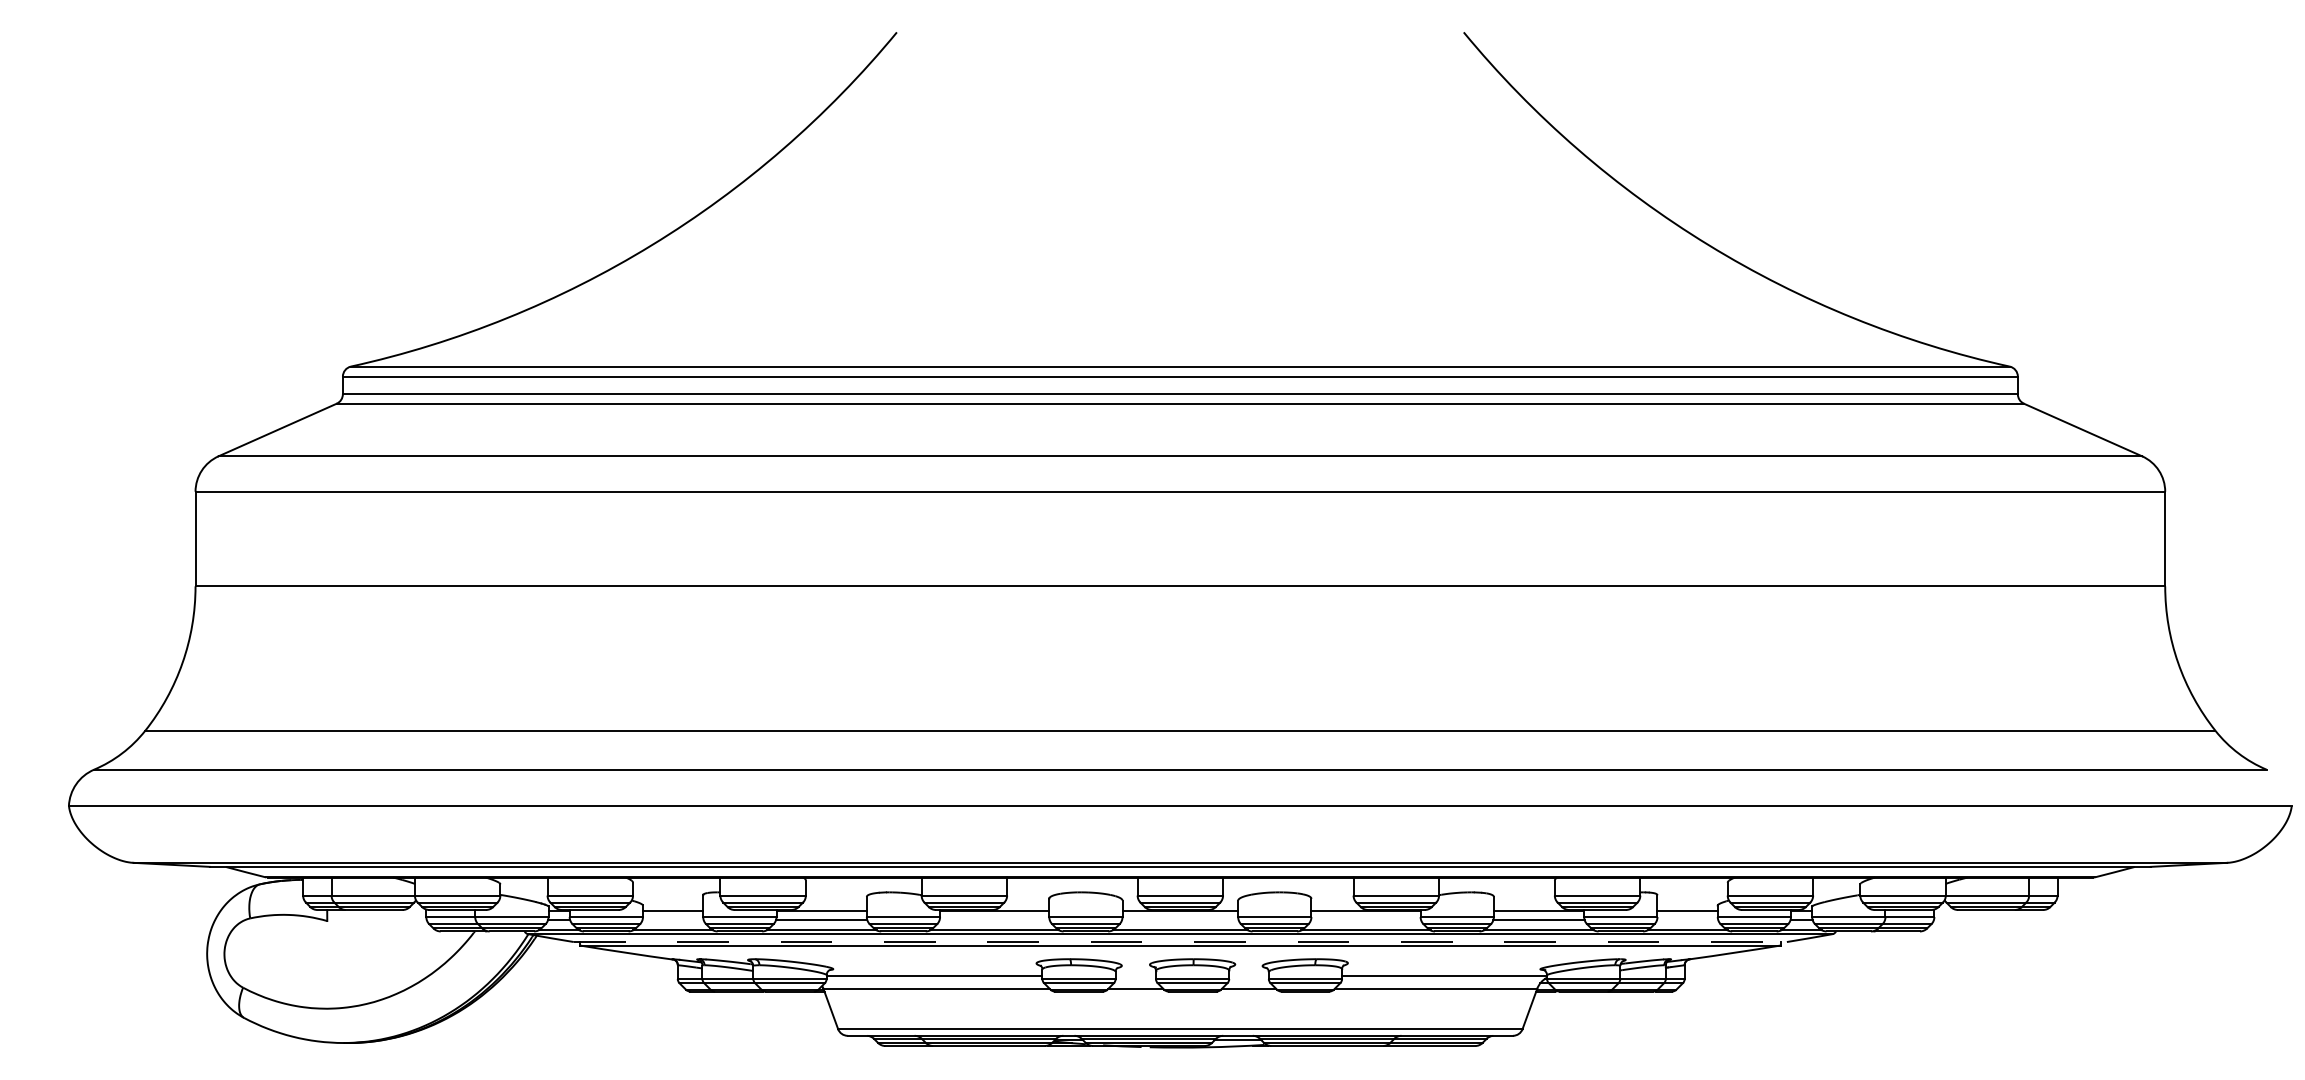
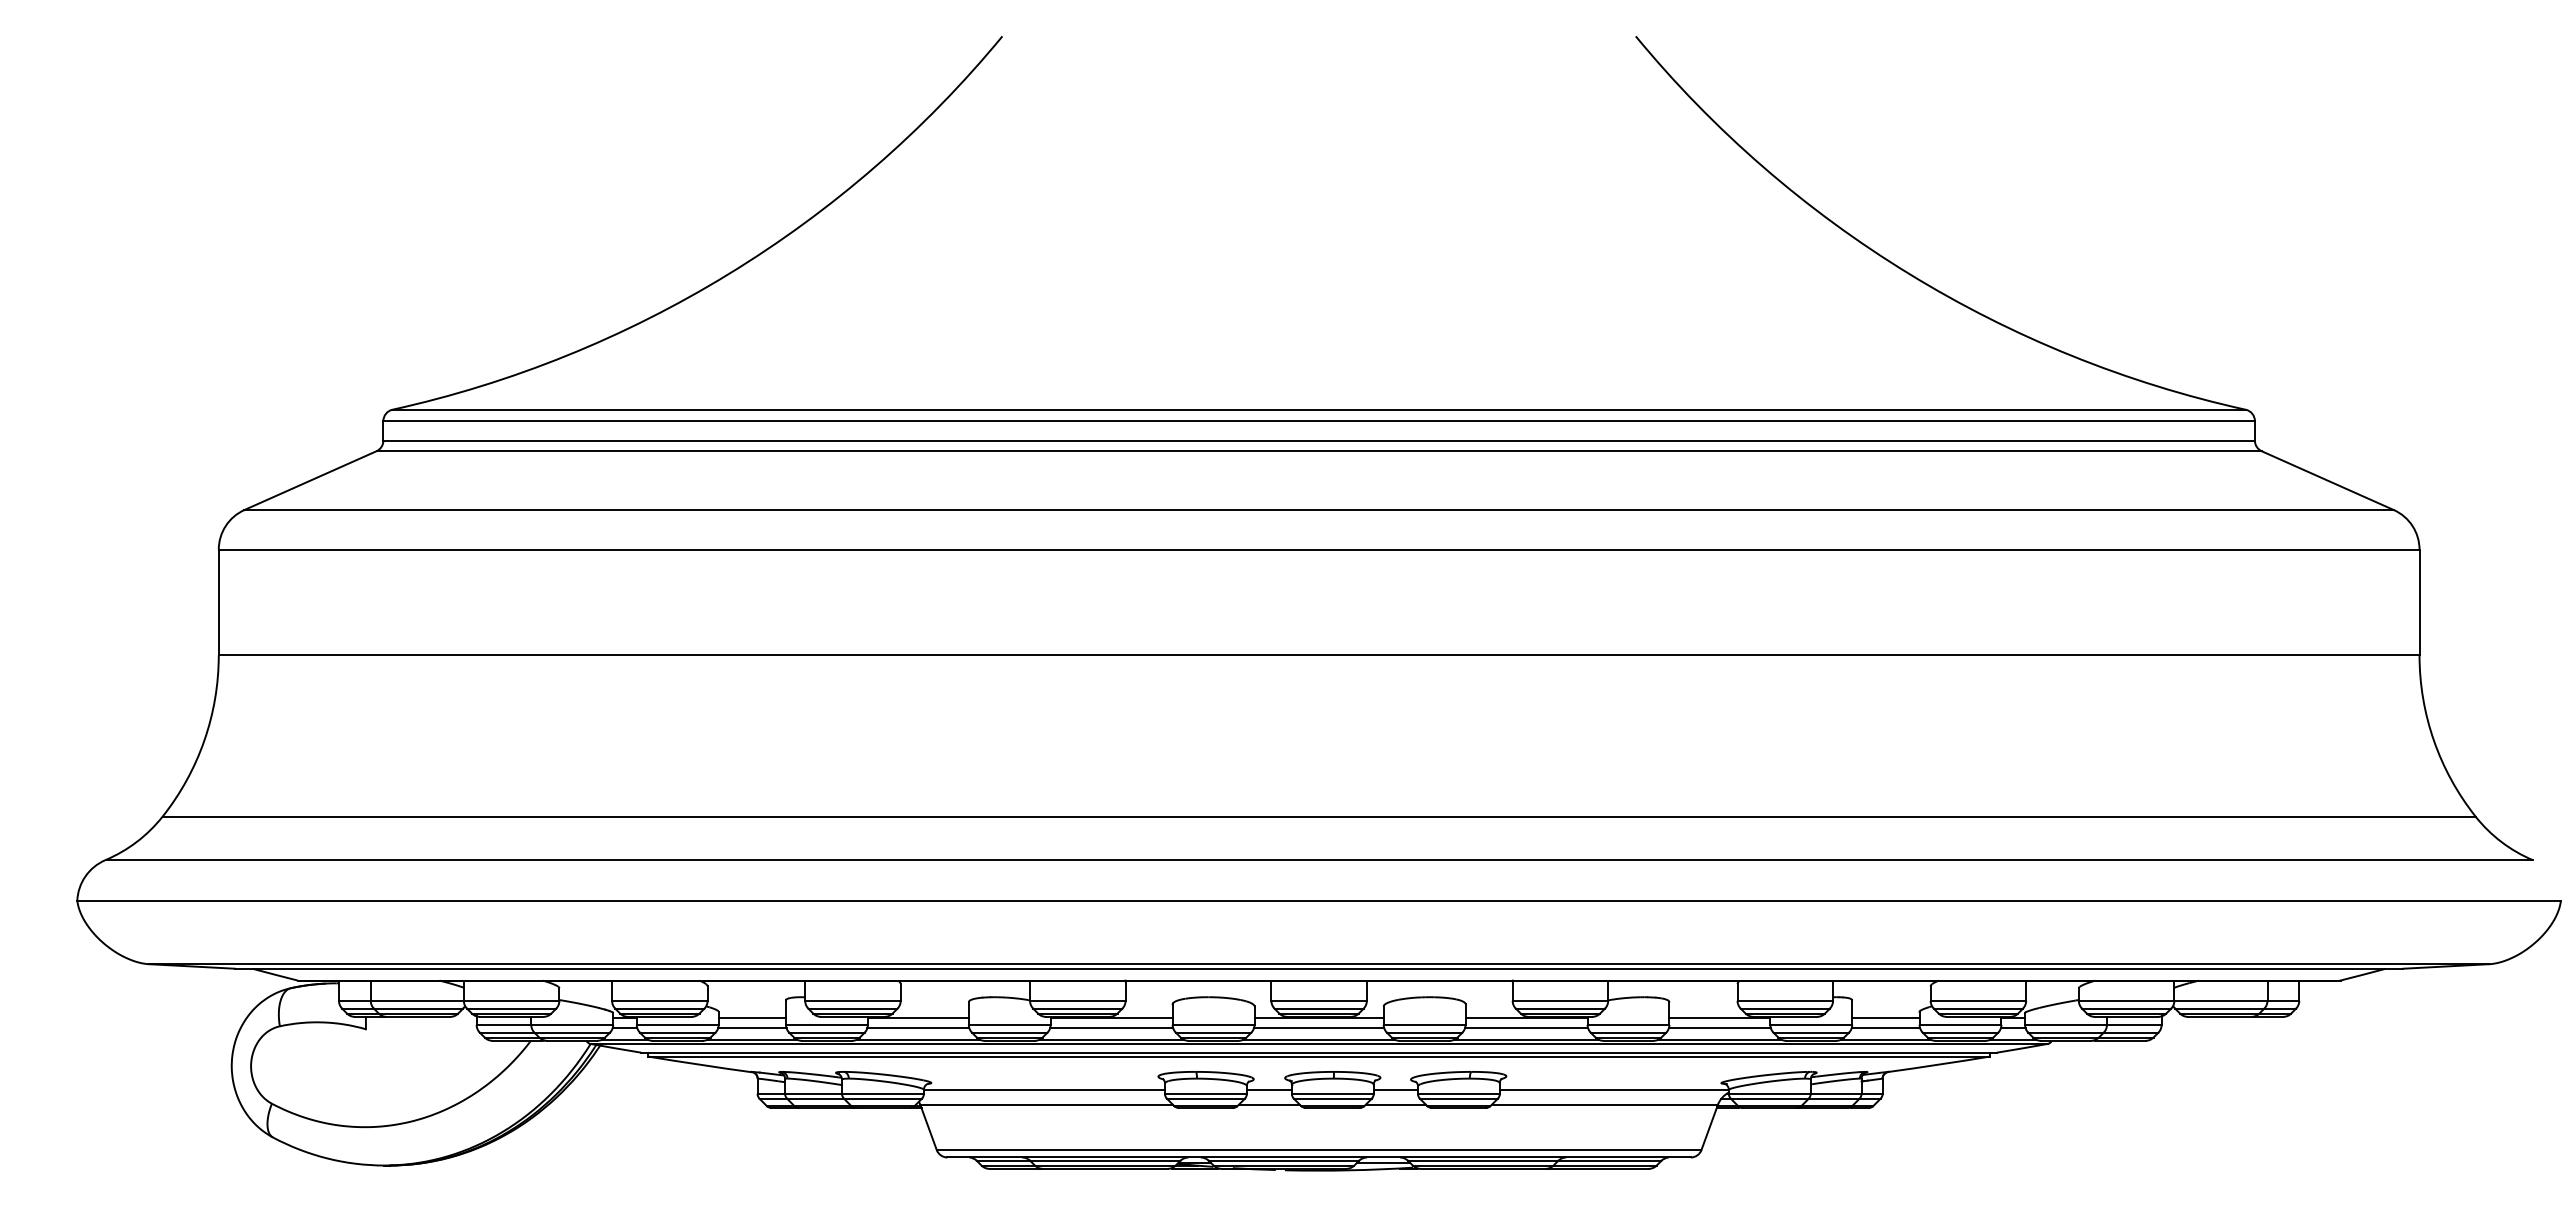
line: (673, 920) -> (752, 1028), added
line: (994, 920) -> (1111, 1028), added
line: (1179, 920) -> (1318, 1028), added
line: (1365, 920) -> (1526, 1028), added
line: (1687, 920) -> (1885, 1028), added
line: (1180, 941) -> (1319, 1052), dashed -> solid
line: (1135, 975) -> (1268, 1090), added
line: (1248, 975) -> (1395, 1090), added

